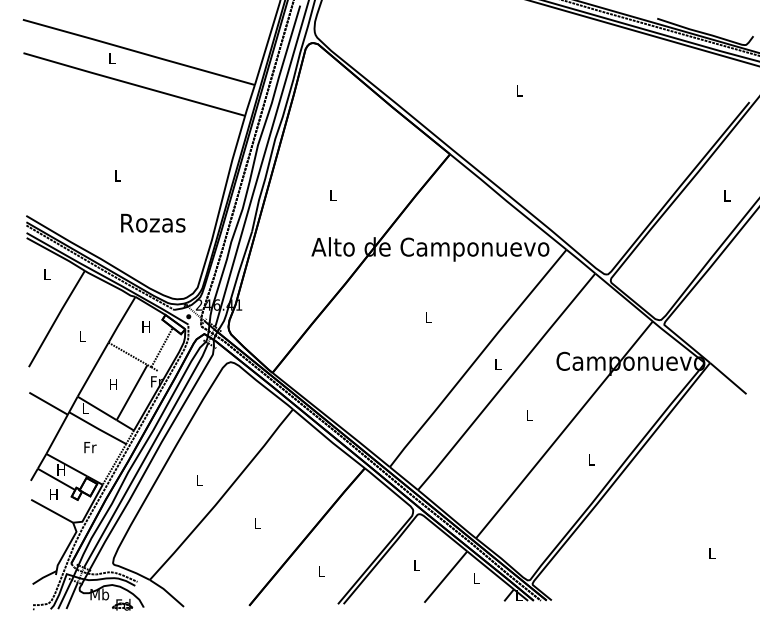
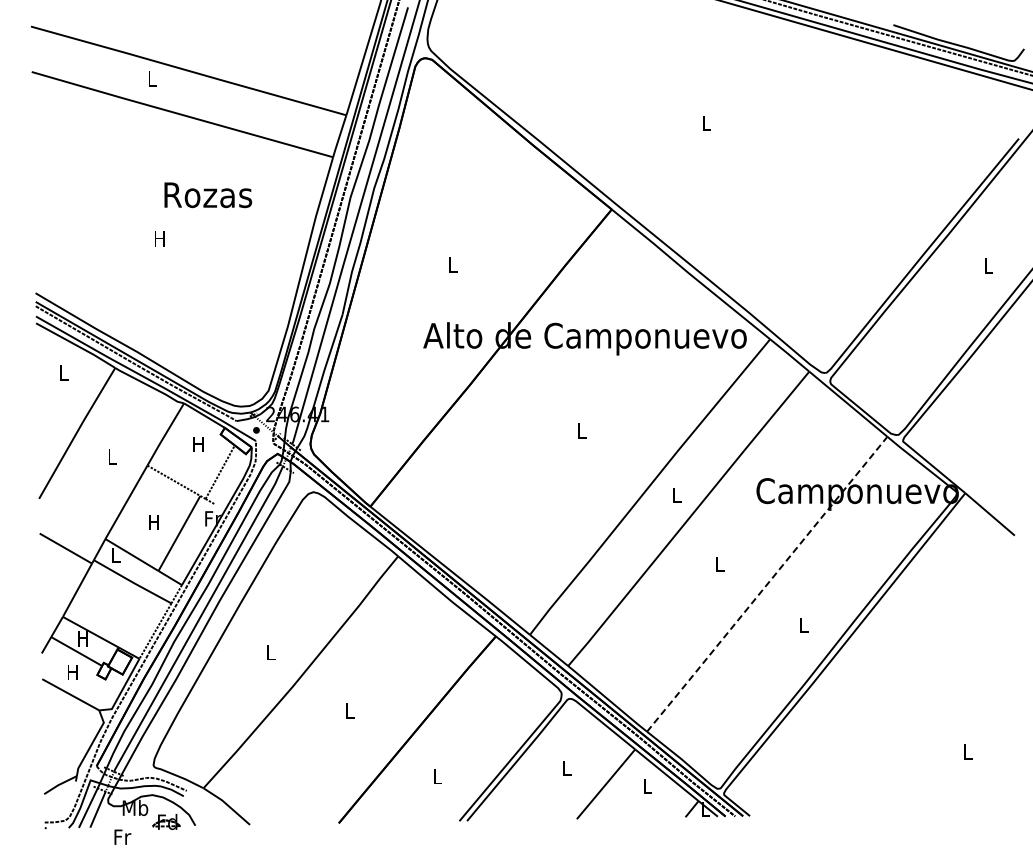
text: (117, 175) -> (159, 238), L -> H
text: (153, 223) -> (208, 195), moved
line: (564, 430) -> (767, 584), solid -> dashed
text: (90, 447) -> (122, 836), moved

